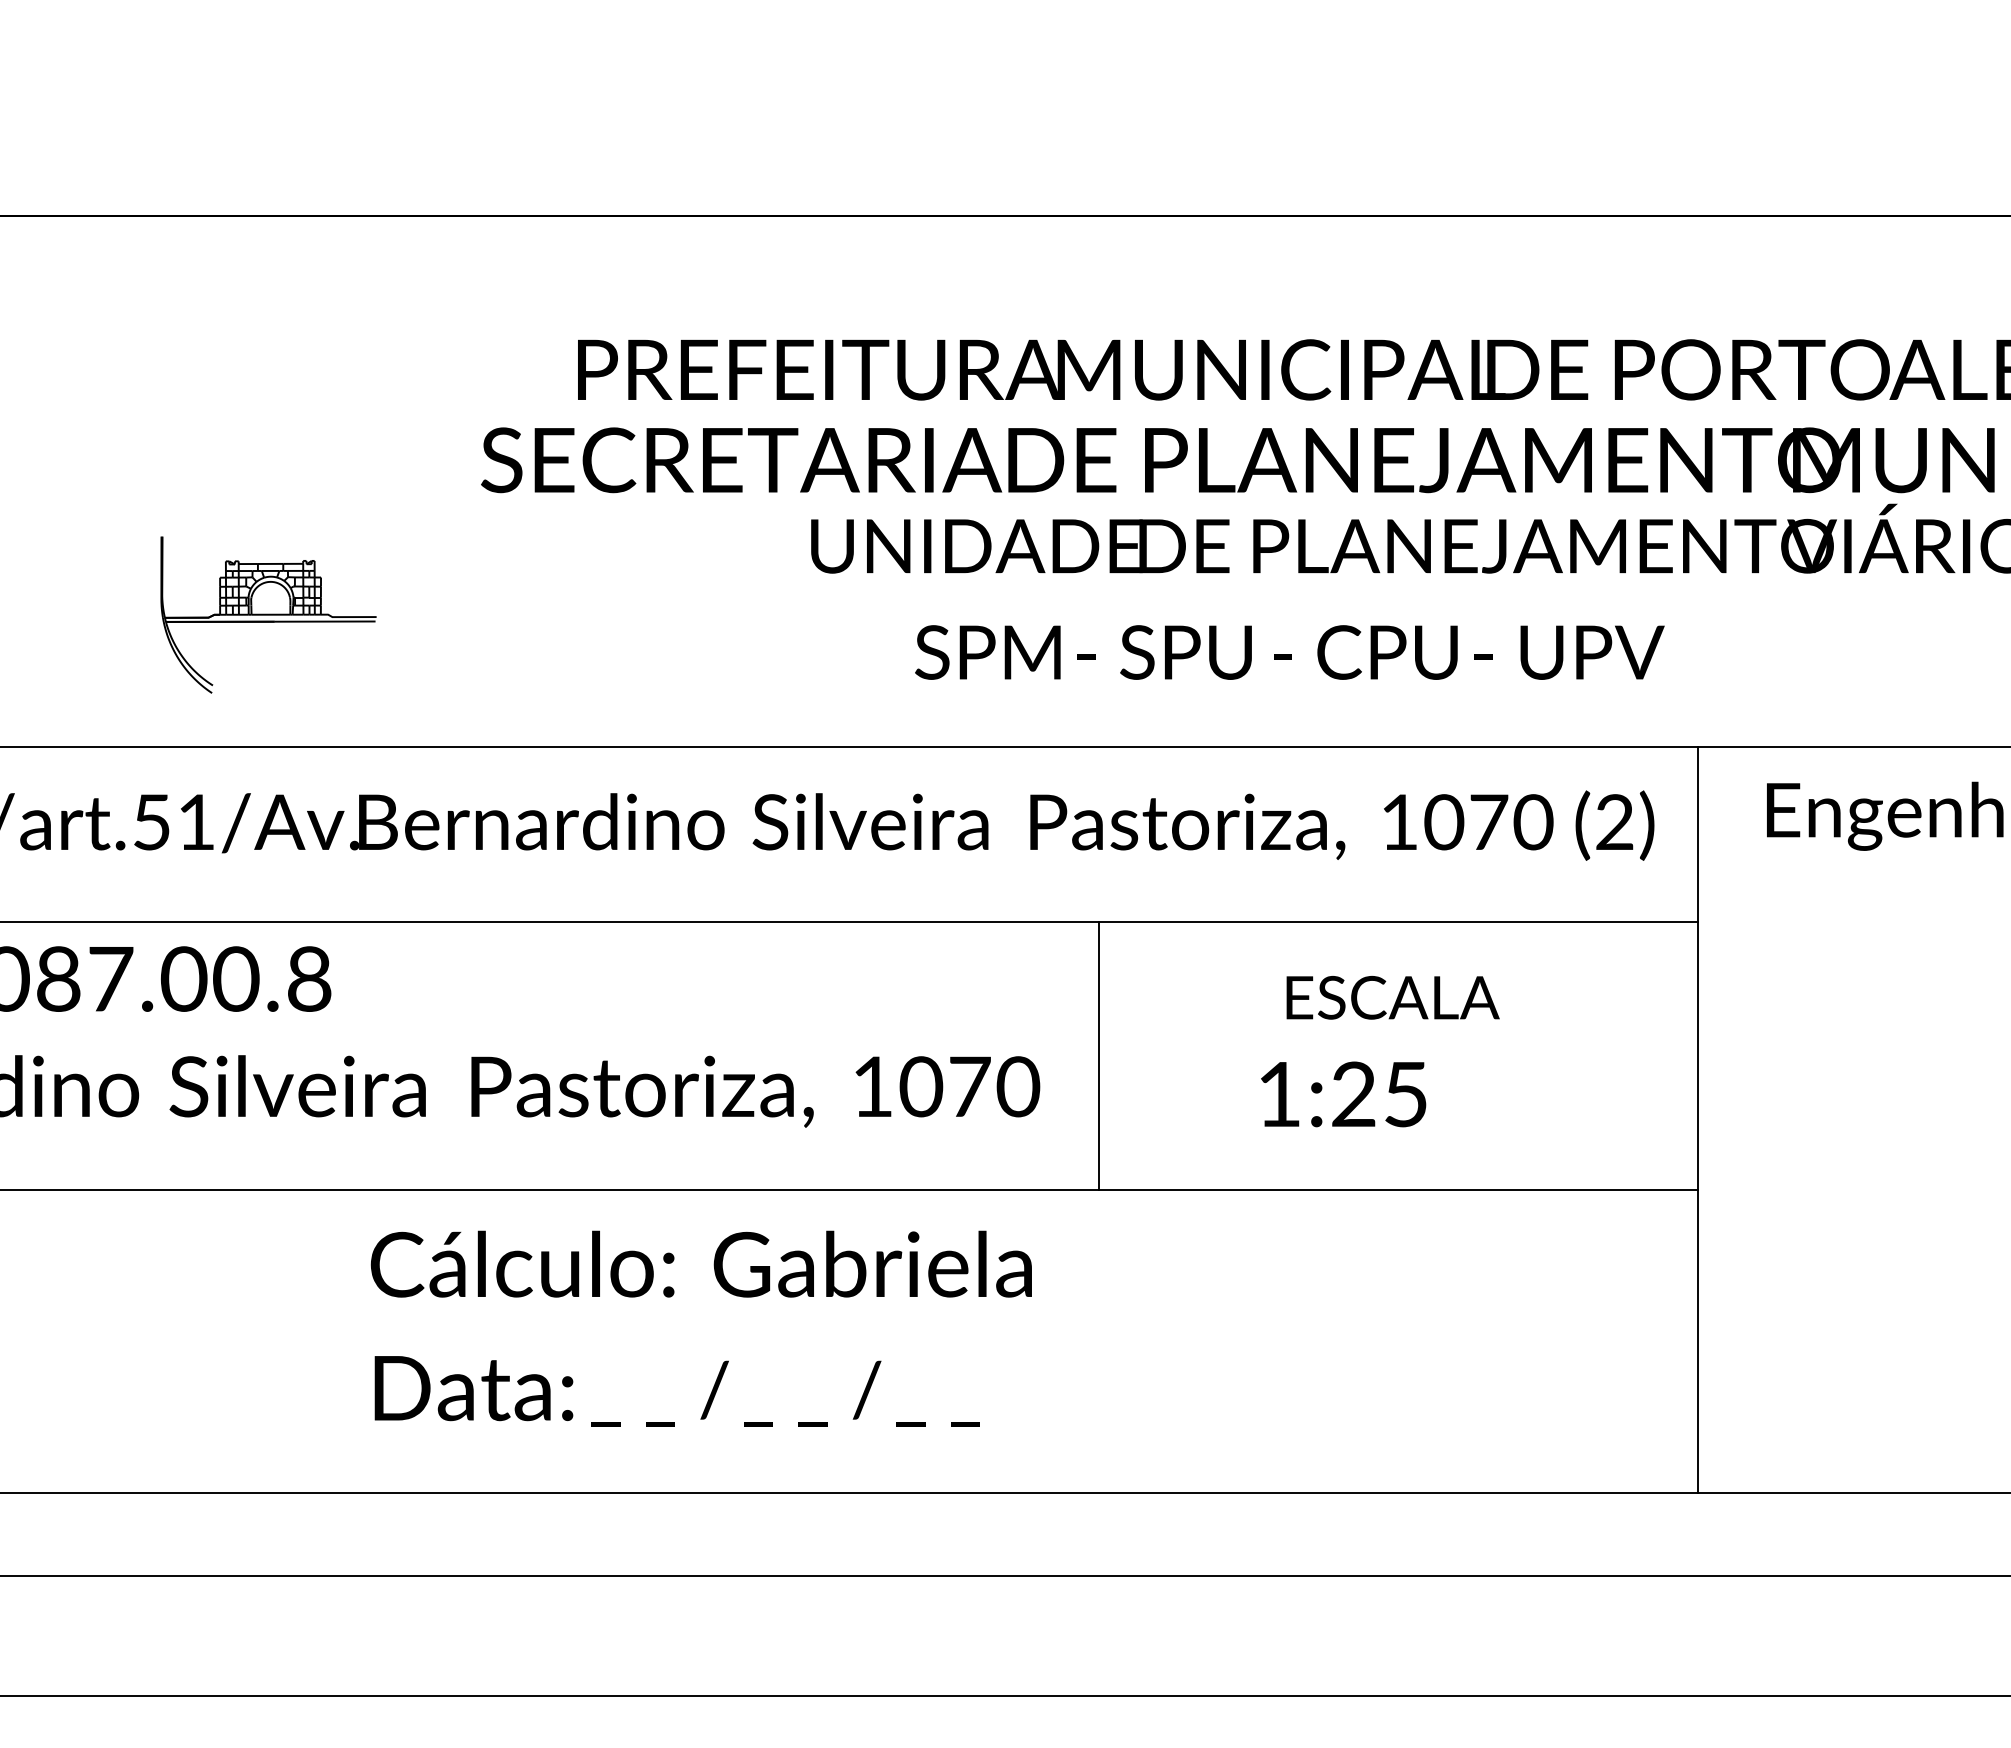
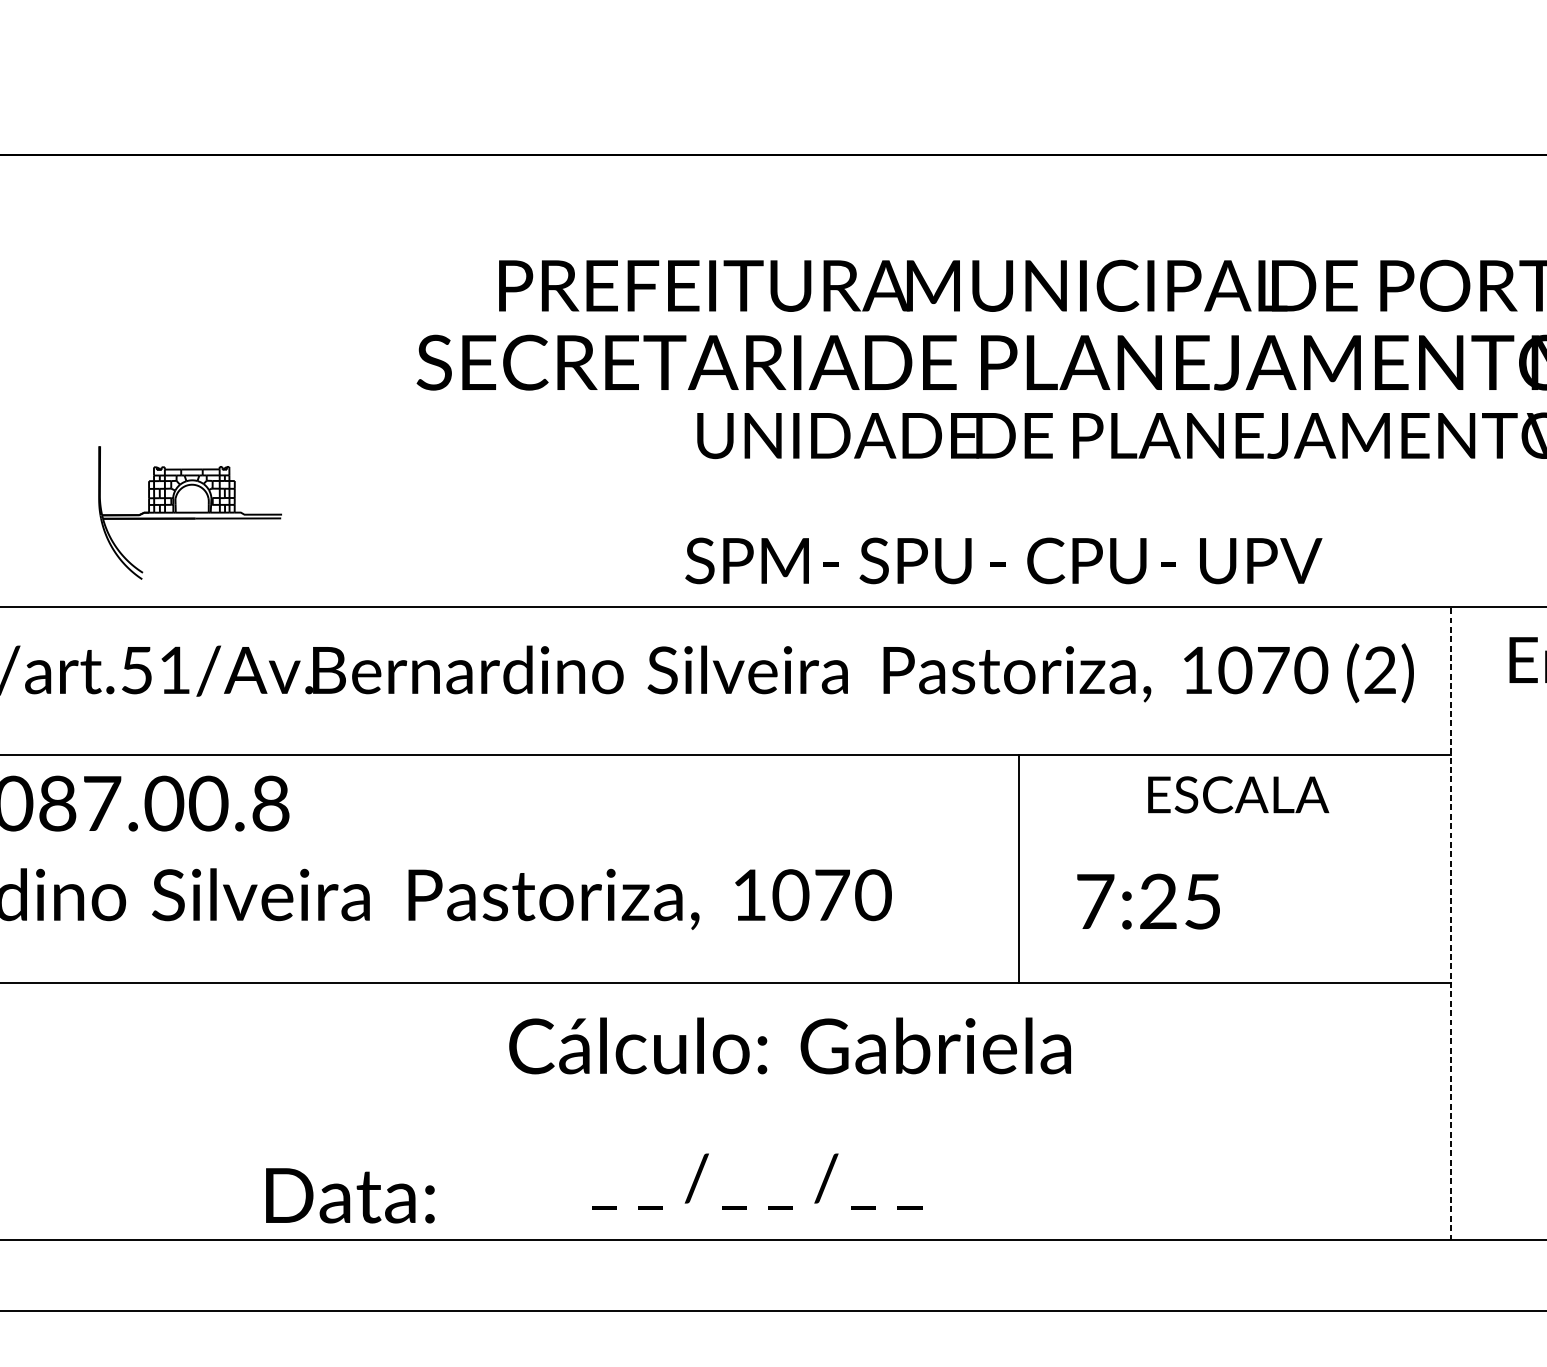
part: (268, 614) -> (190, 512), moved
text: (1289, 652) -> (1003, 560), moved
text: (1392, 997) -> (1238, 794), moved
line: (1098, 1056) -> (1018, 869), moved
text: (1279, 1094) -> (1095, 901), 1:25 -> 7:25
line: (1698, 1120) -> (1451, 923), solid -> dashed
text: (700, 1263) -> (789, 1045), moved
text: (473, 1388) -> (349, 1195), moved
text: (785, 1393) -> (757, 1181), moved

